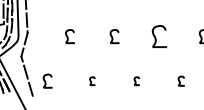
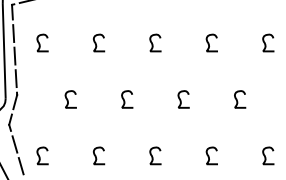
part: (159, 36) -> (183, 99), size x0.62
part: (92, 80) -> (99, 155), size x1.67
part: (136, 80) -> (155, 155), size x1.67
part: (181, 80) -> (211, 155), size x1.43

